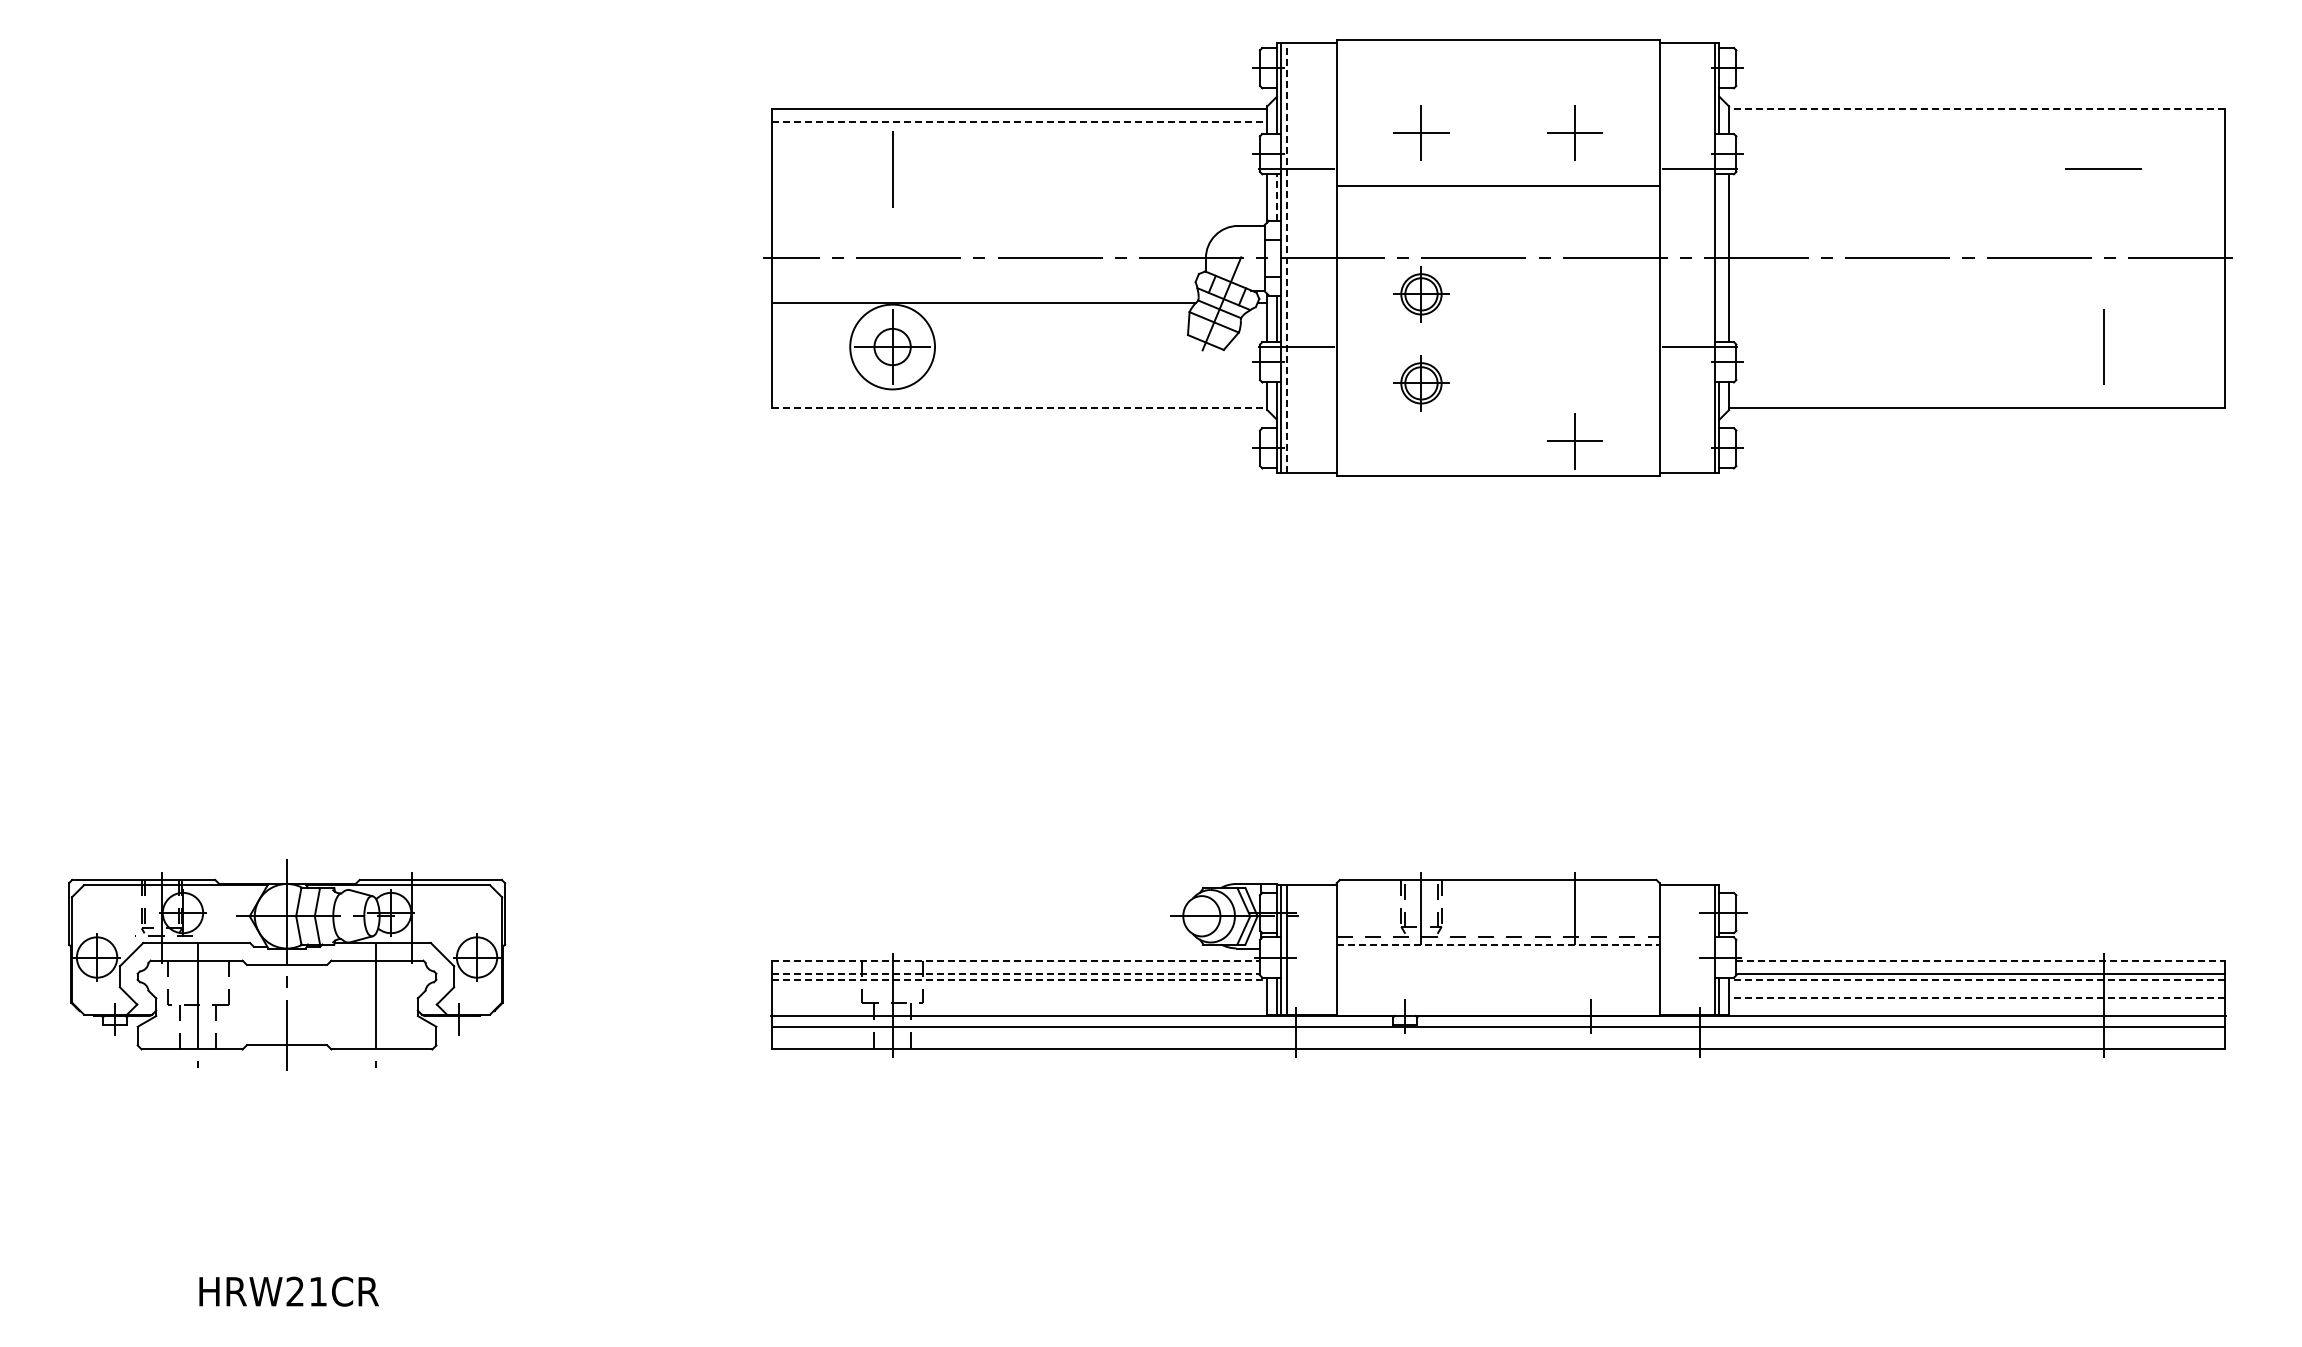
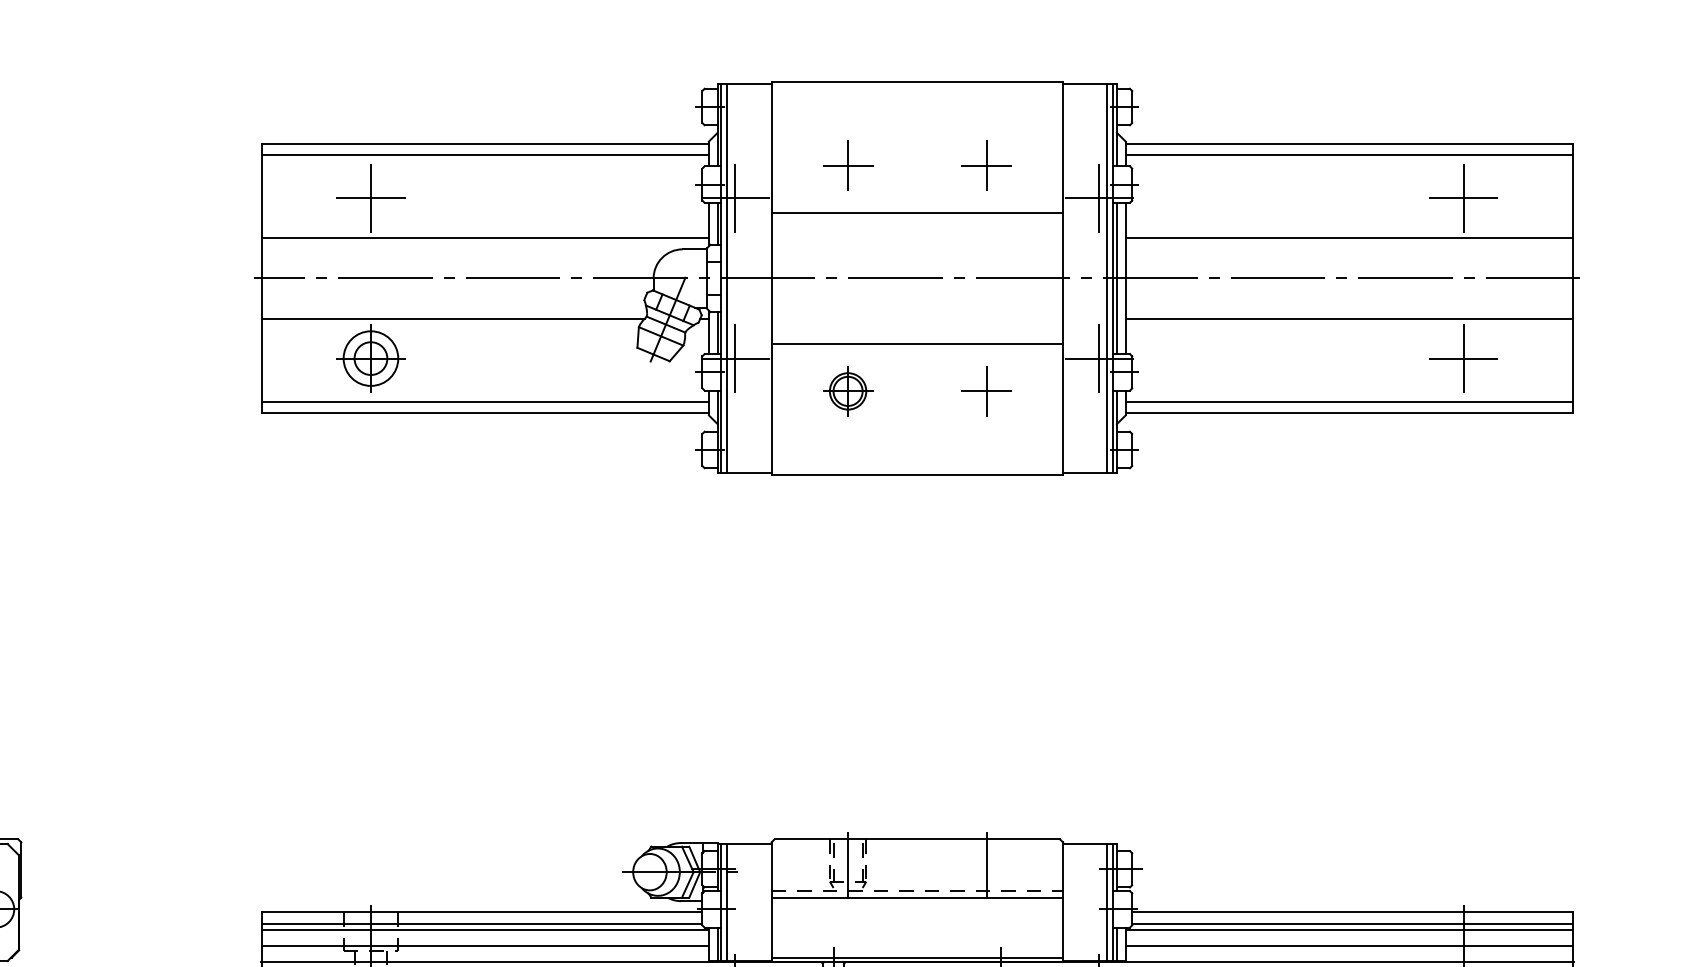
line: (1976, 108) -> (1348, 143), dashed -> solid
line: (1019, 121) -> (485, 155), dashed -> solid
line: (1976, 121) -> (1348, 155), added
line: (892, 169) -> (370, 198), added
line: (1296, 169) -> (735, 198), added
line: (1700, 169) -> (1099, 198), added
line: (2103, 169) -> (1463, 198), added
line: (1276, 197) -> (717, 223), dashed -> solid
line: (1019, 213) -> (485, 238), added
line: (1976, 213) -> (1348, 238), added
line: (1287, 257) -> (727, 277), dashed -> solid
line: (1708, 258) -> (1107, 278), added
line: (1719, 258) -> (1116, 278), added
part: (1421, 294) -> (848, 311), removed
line: (1976, 302) -> (1348, 318), added
line: (1497, 330) -> (916, 343), added
circle: (892, 346) -> (370, 358), size x0.71
line: (1296, 346) -> (735, 358), added
line: (1700, 346) -> (1099, 358), added
line: (2103, 347) -> (1463, 359), added
line: (1019, 394) -> (485, 401), added
line: (1976, 394) -> (1348, 401), added
line: (1019, 407) -> (485, 413), dashed -> solid
part: (1574, 441) -> (986, 391), moved
line: (1498, 945) -> (917, 898), dashed -> solid
line: (1708, 949) -> (1107, 902), added
line: (1016, 960) -> (482, 912), dashed -> solid
line: (1981, 960) -> (1353, 912), dashed -> solid
line: (1016, 973) -> (482, 923), dashed -> solid
line: (1019, 979) -> (485, 929), dashed -> solid
line: (1976, 979) -> (1348, 929), dashed -> solid
line: (1019, 998) -> (485, 946), added
line: (1976, 998) -> (1348, 946), dashed -> solid
line: (1497, 1011) -> (916, 958), added

